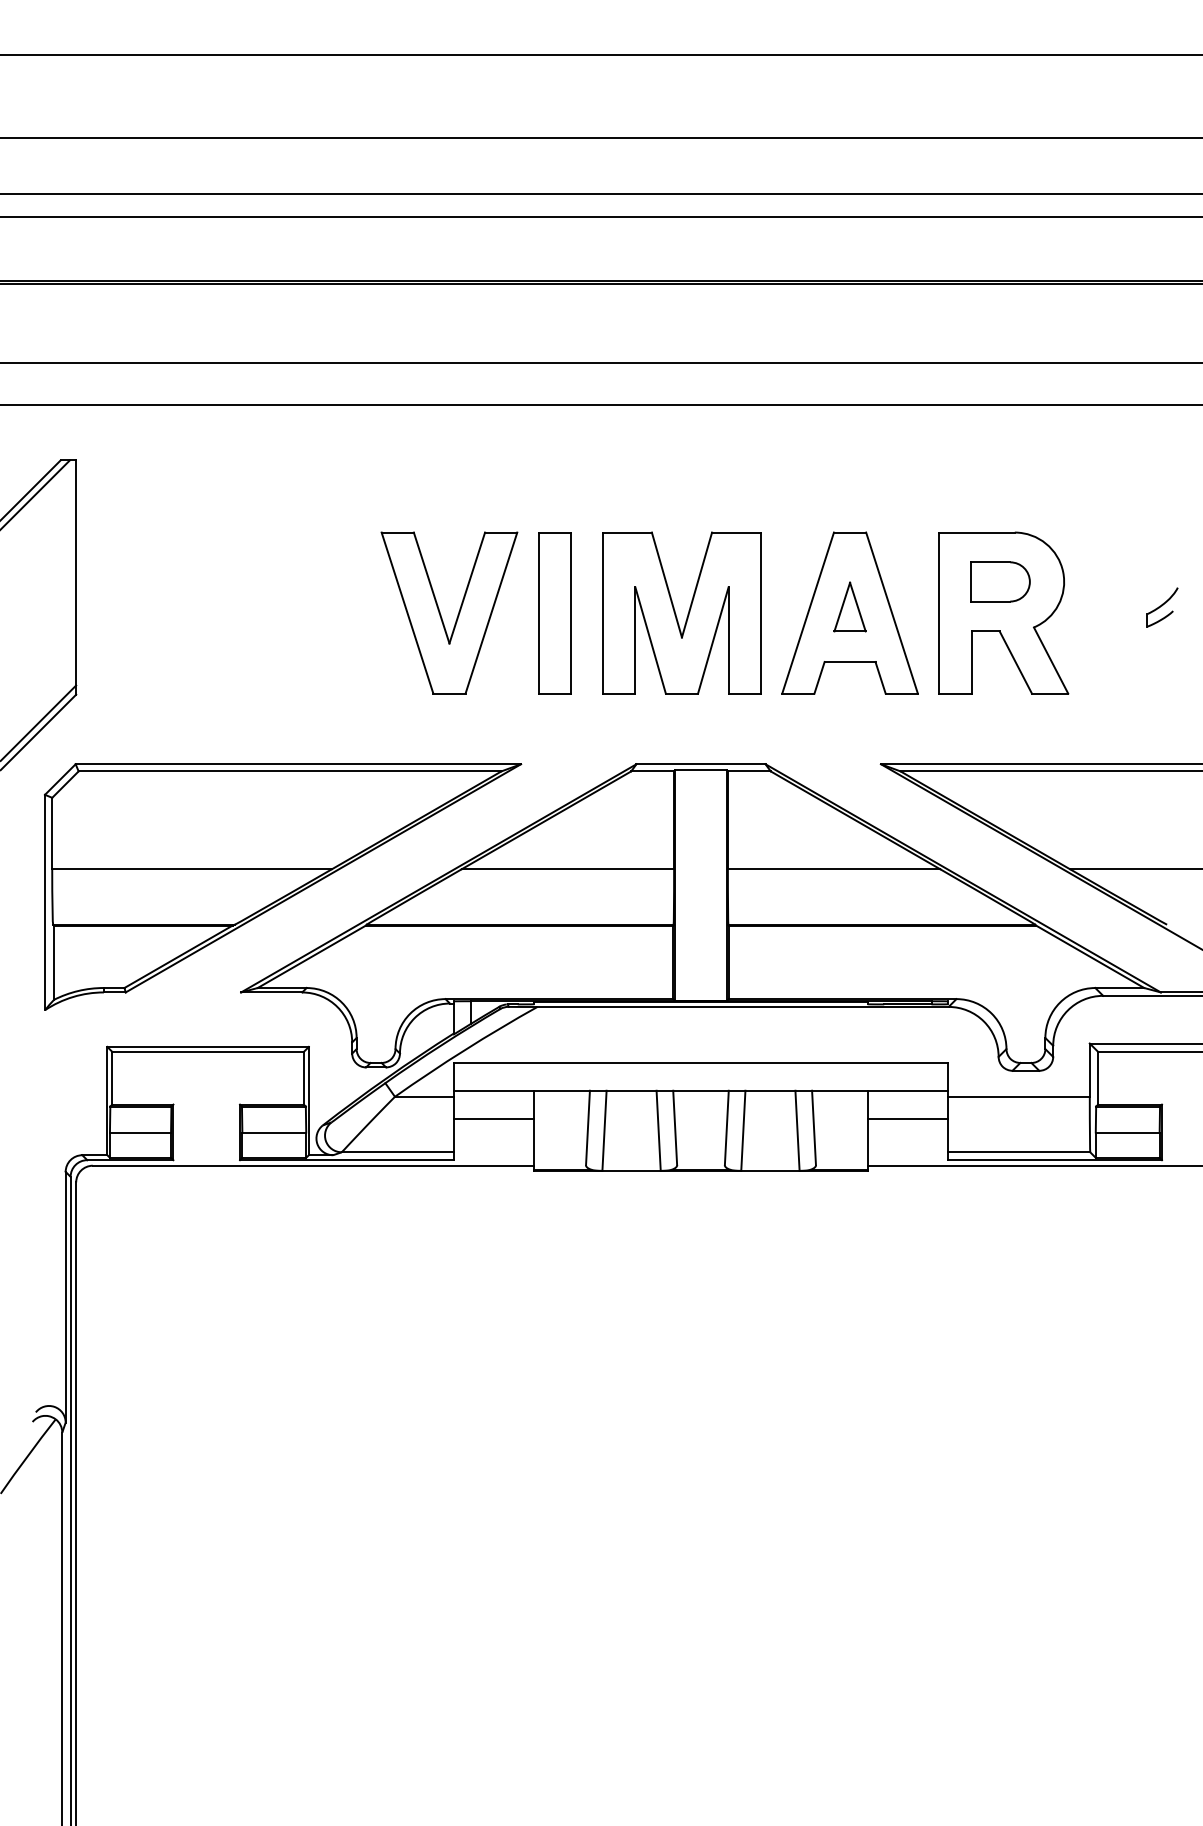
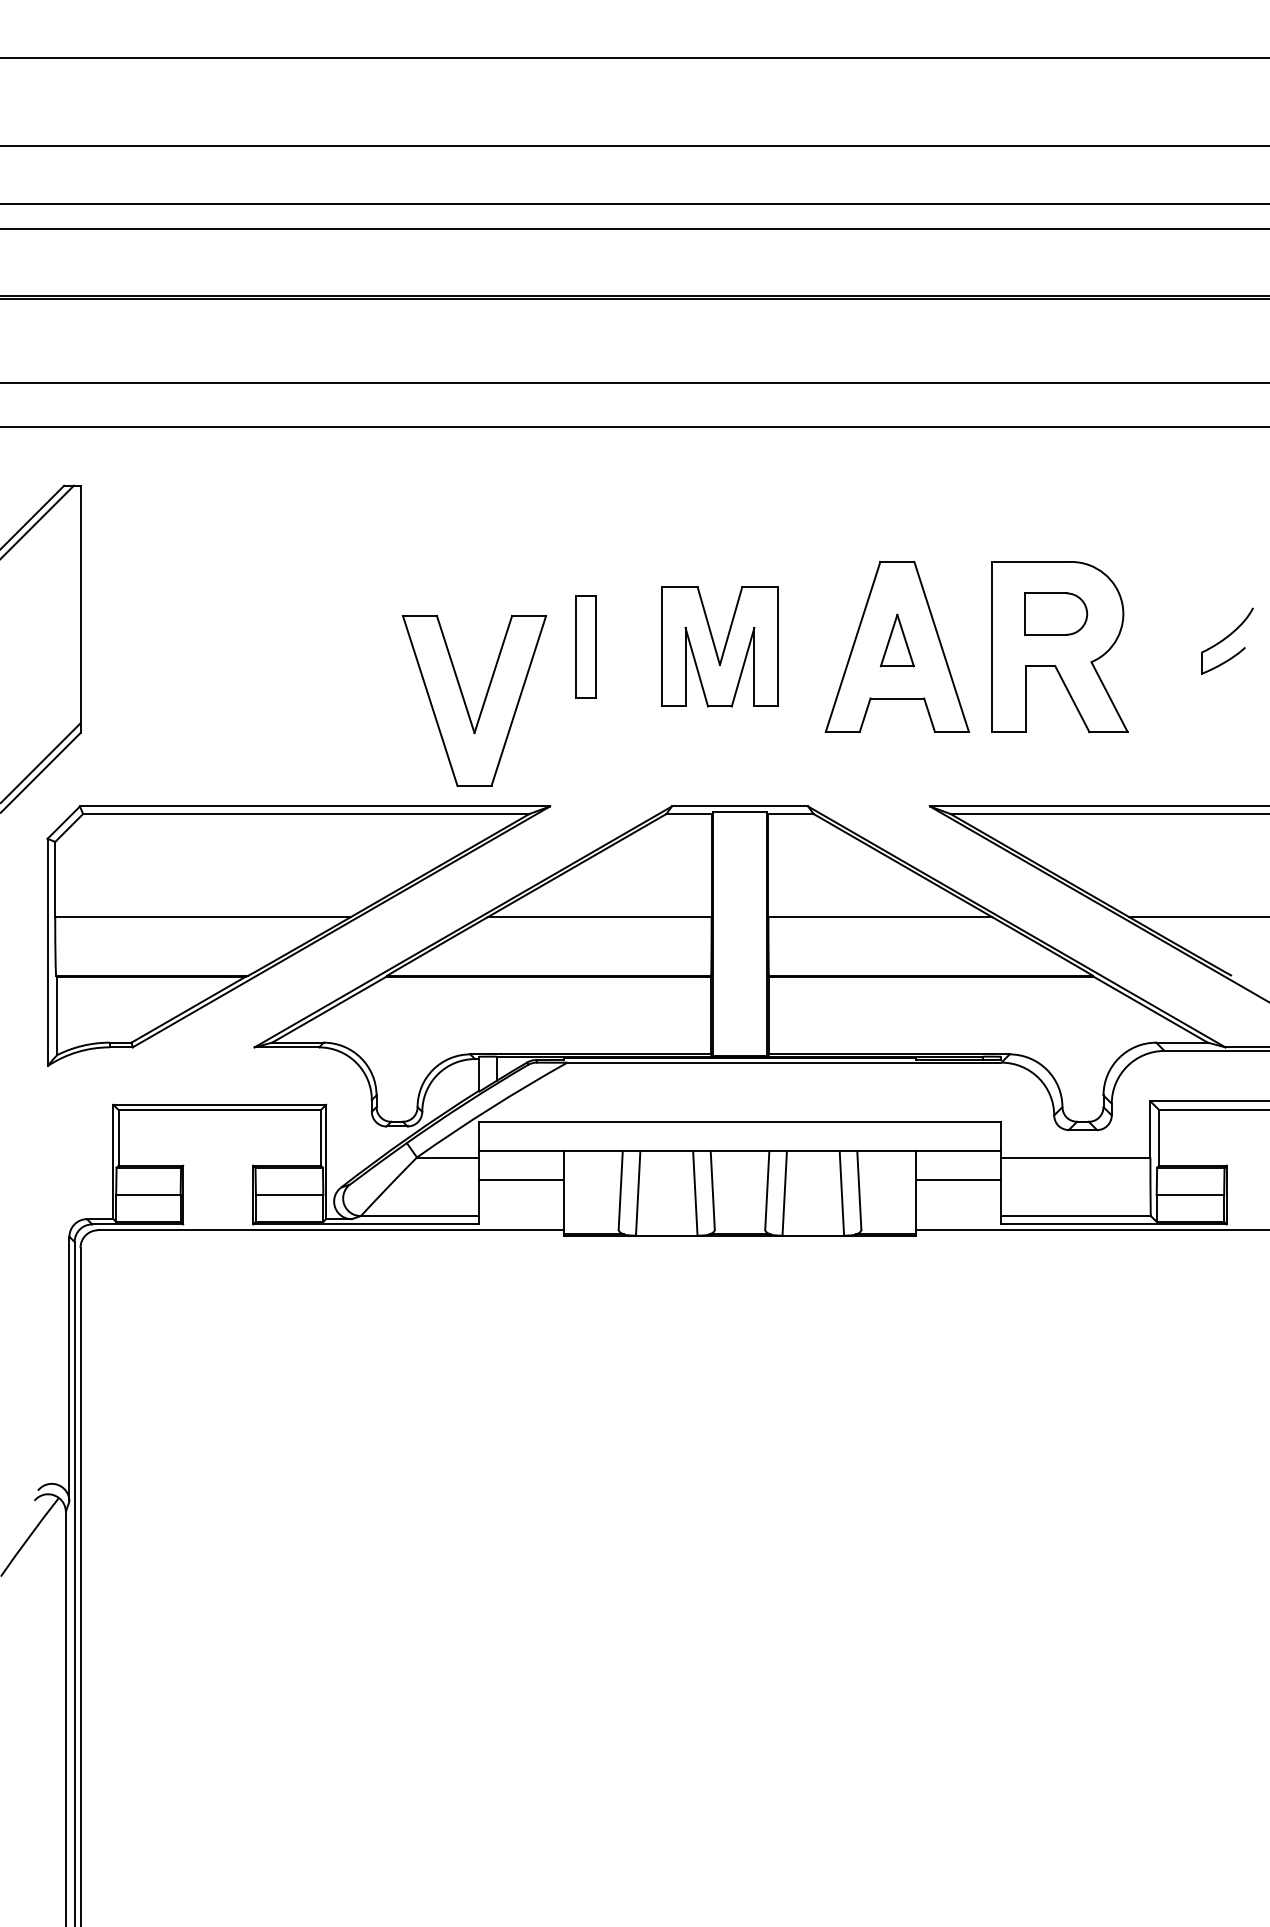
part: (1161, 606) -> (1226, 640), size x1.6
part: (554, 612) -> (585, 646), size x0.6
part: (681, 612) -> (719, 646), size x0.7
part: (441, 616) -> (466, 704), moved

